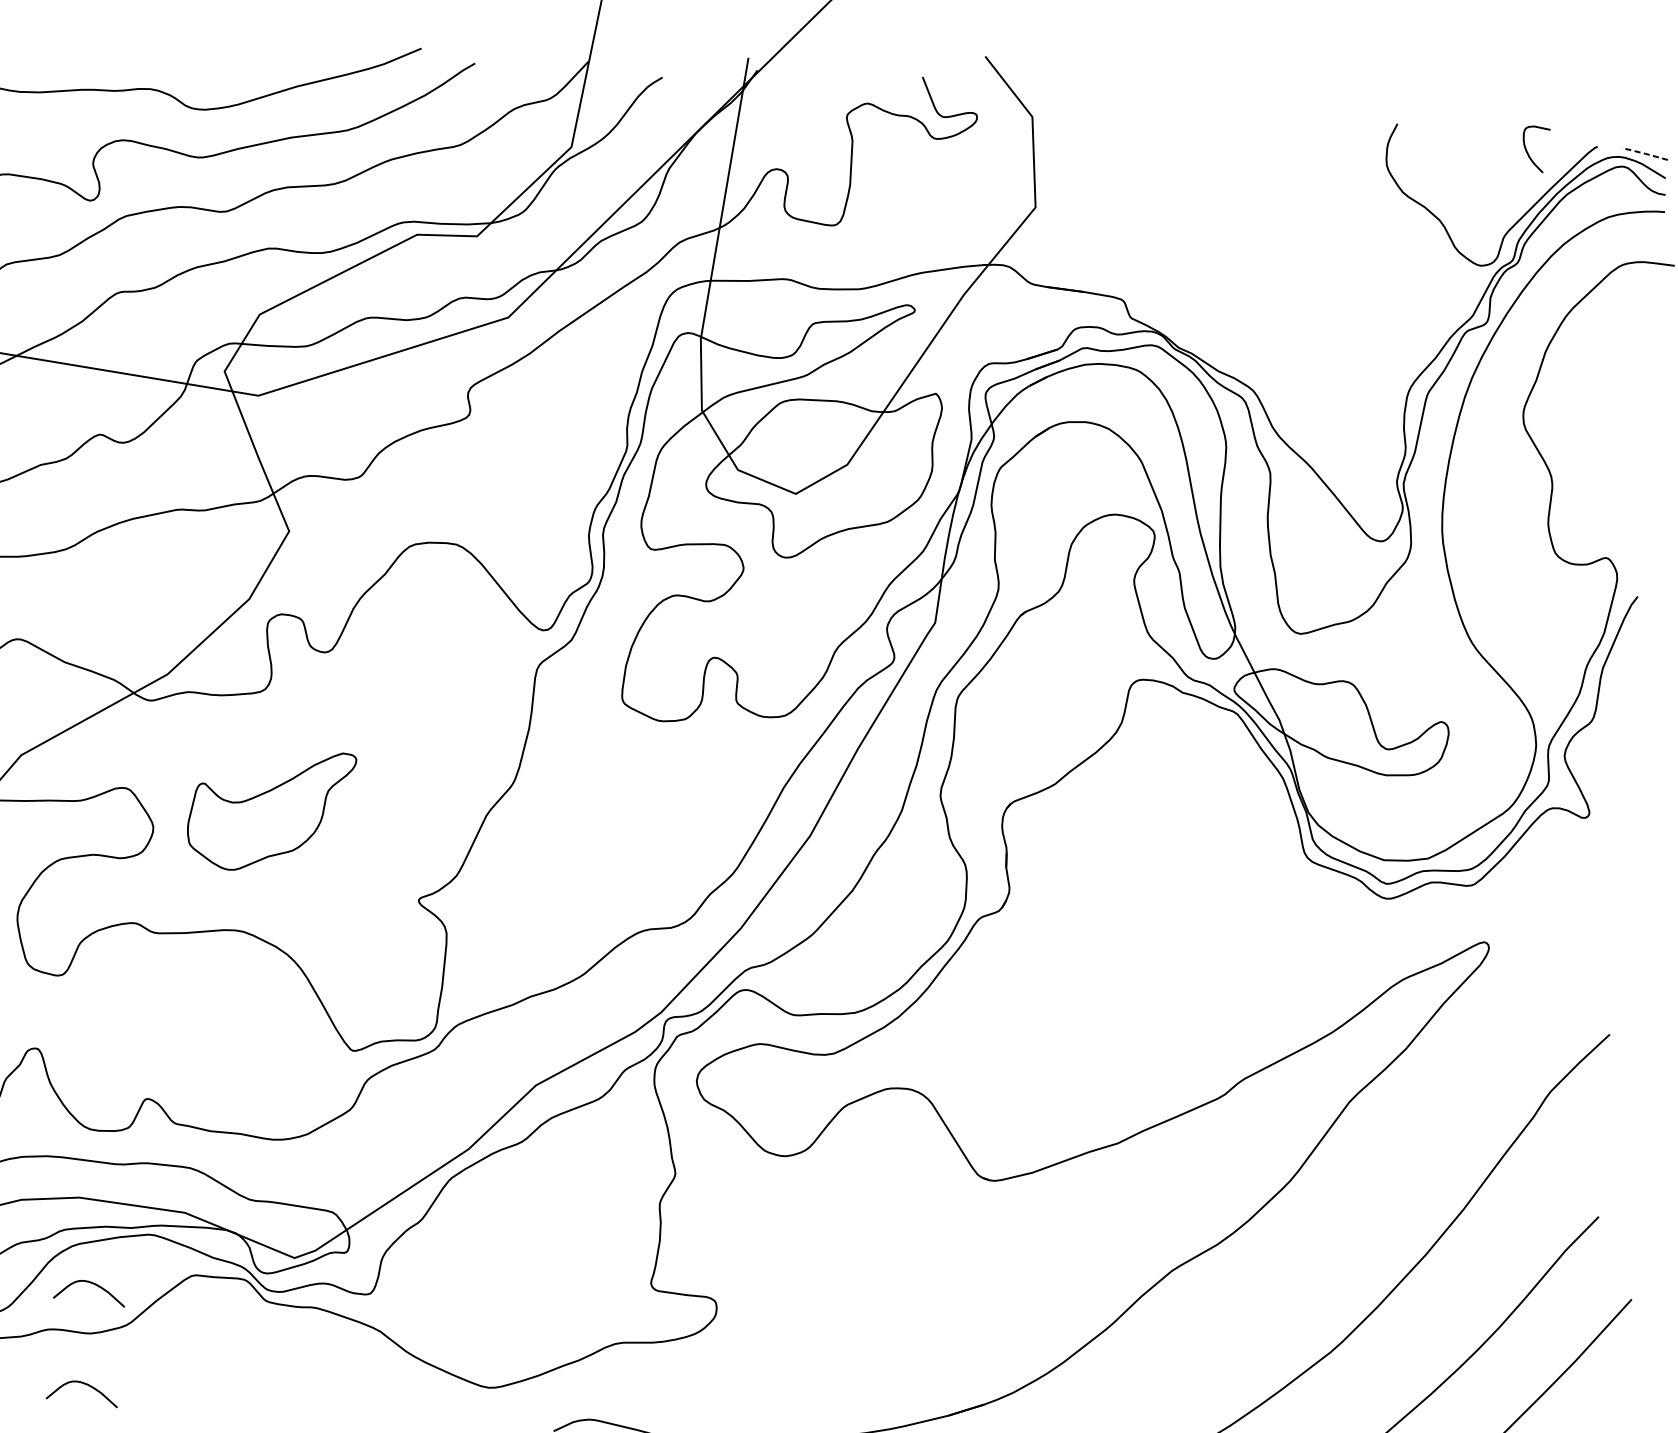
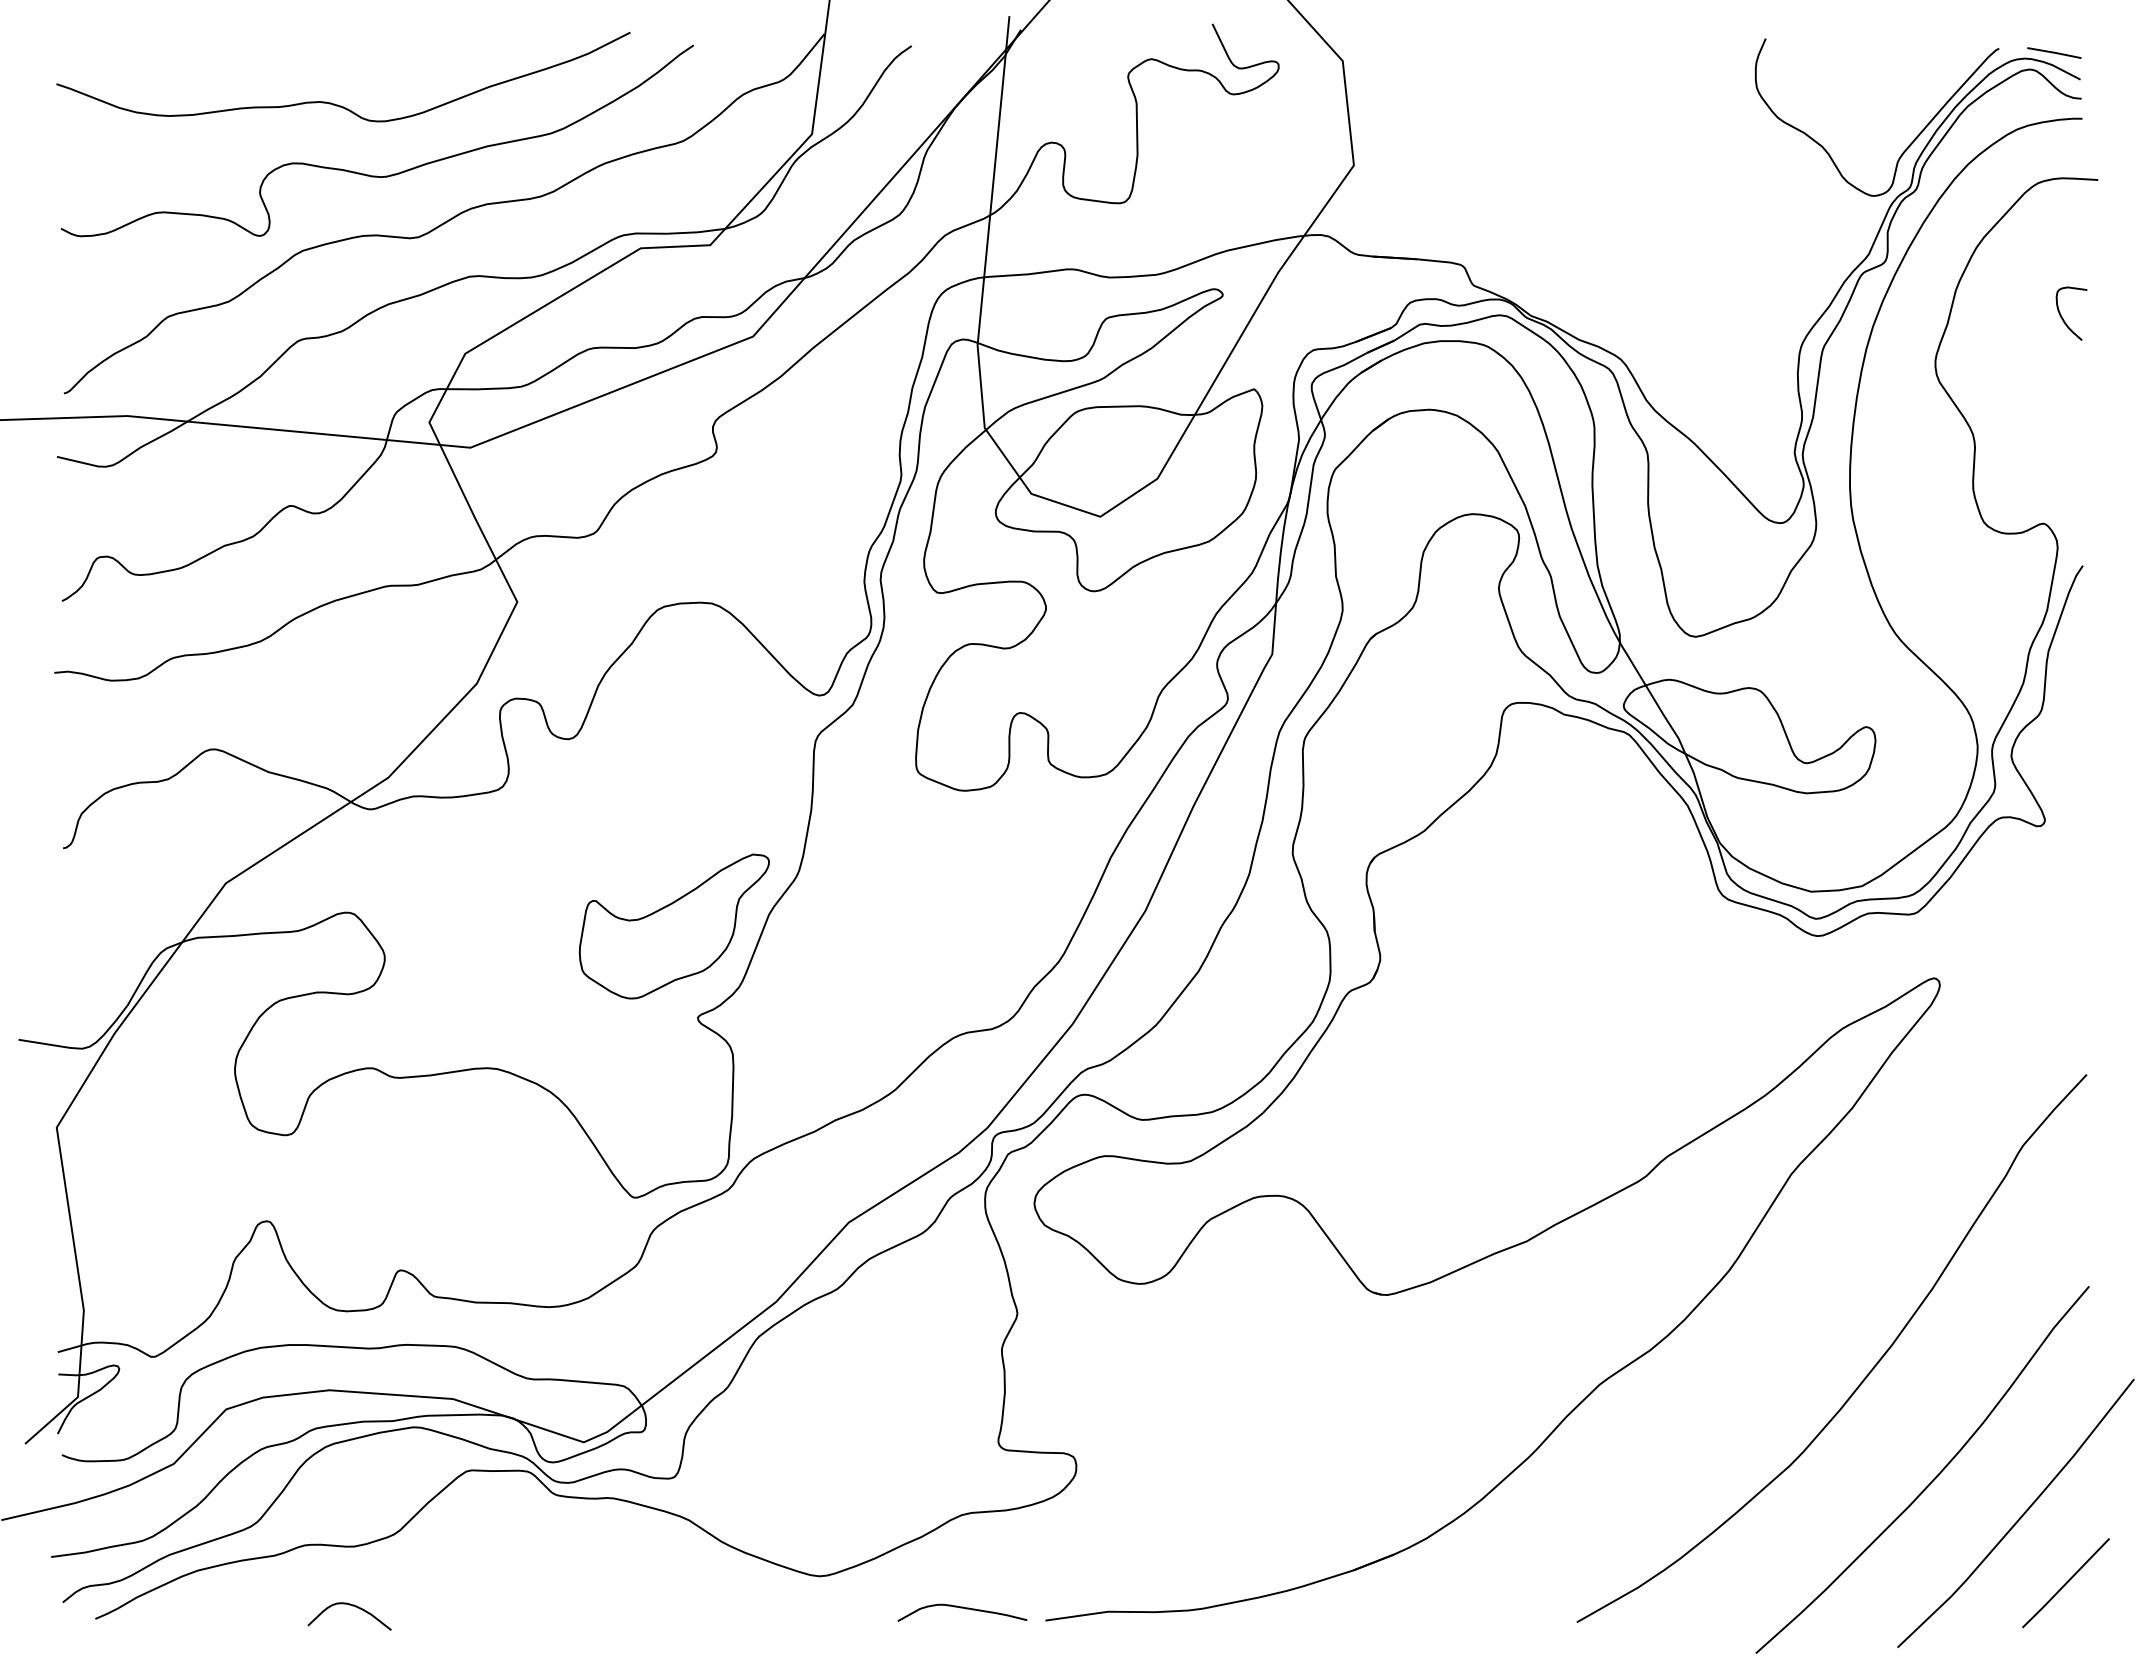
curve: (1528, 152) -> (2063, 318), moved
line: (1645, 153) -> (2054, 52), dashed -> solid
part: (270, 810) -> (673, 926), moved
curve: (92, 1284) -> (352, 1489), removed

